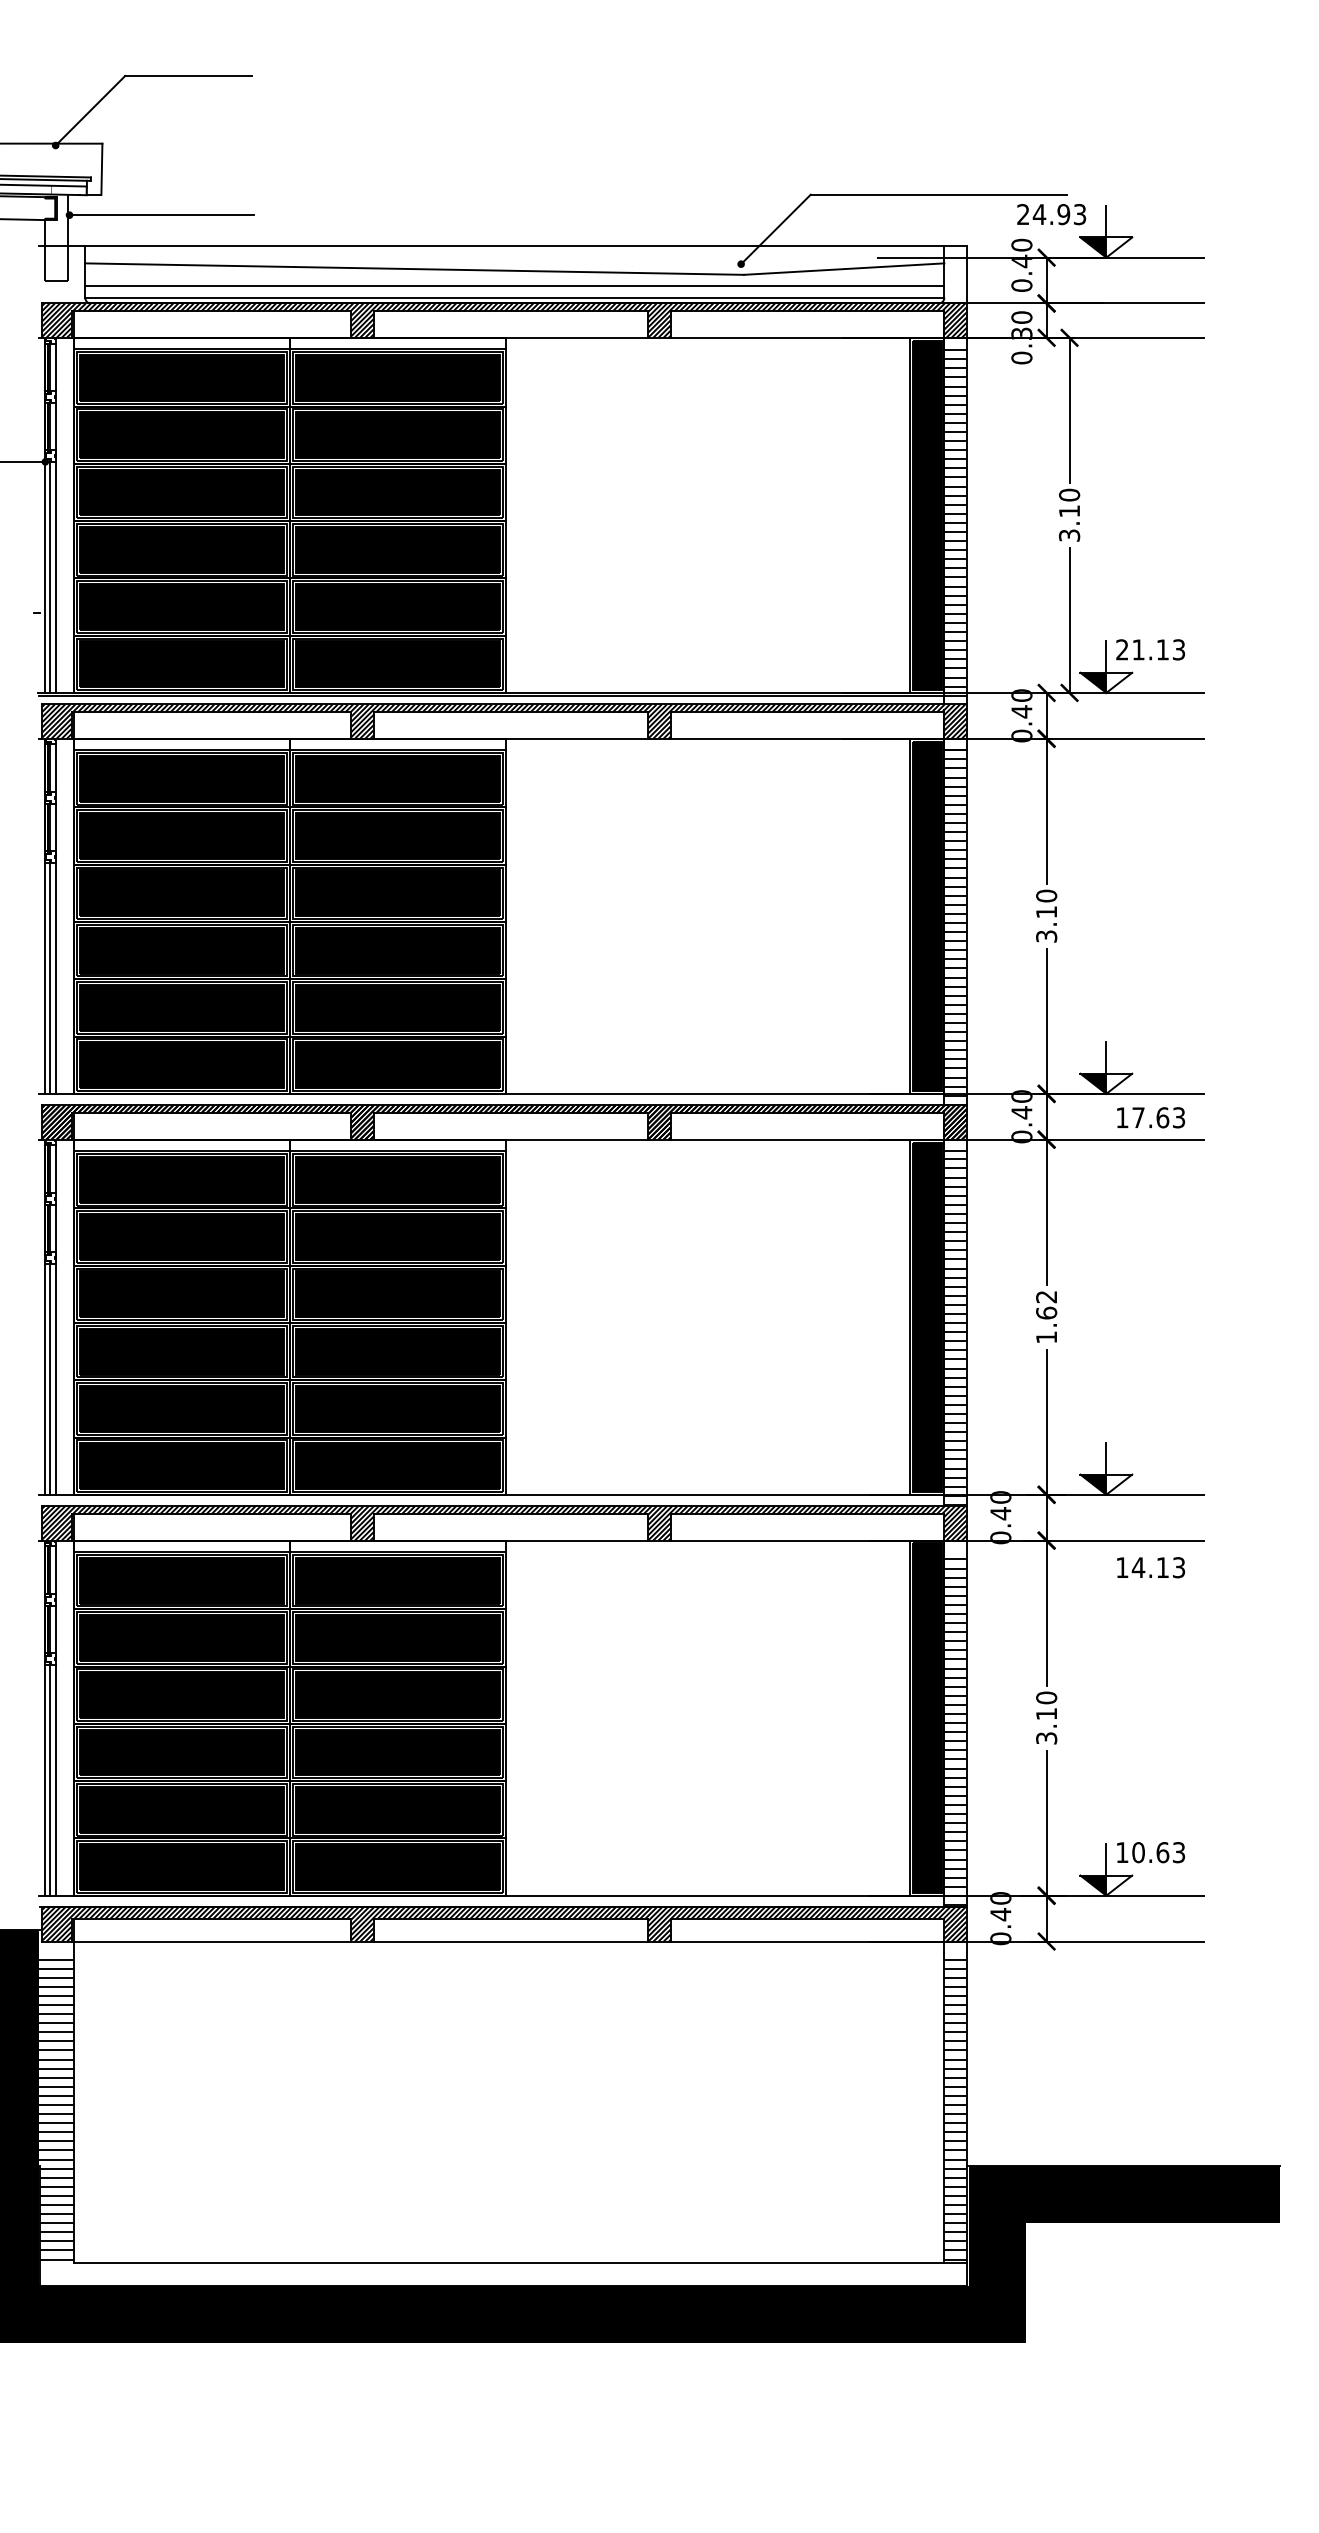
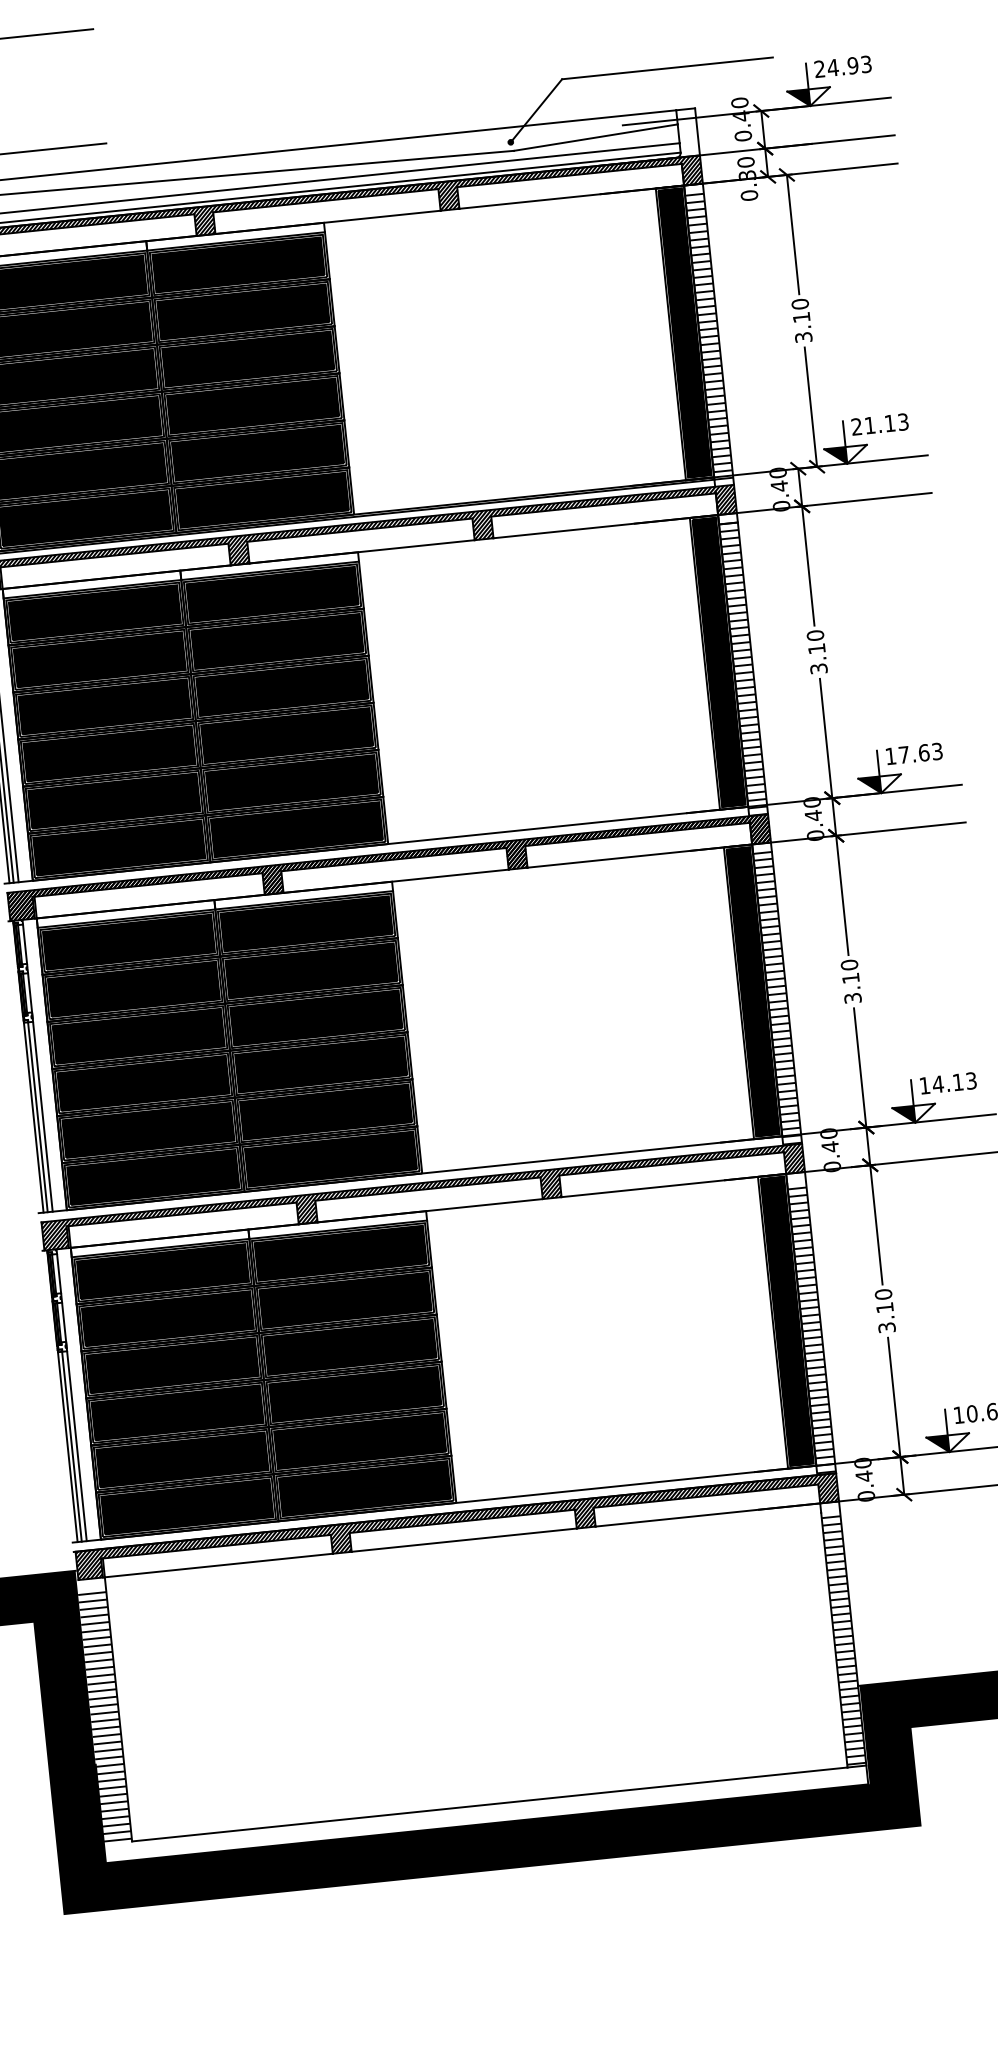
text: (1051, 214) -> (842, 66), moved
text: (1151, 1117) -> (914, 753), moved
text: (1046, 1316) -> (851, 981), 1.62 -> 3.10
text: (1150, 1567) -> (947, 1083), moved

